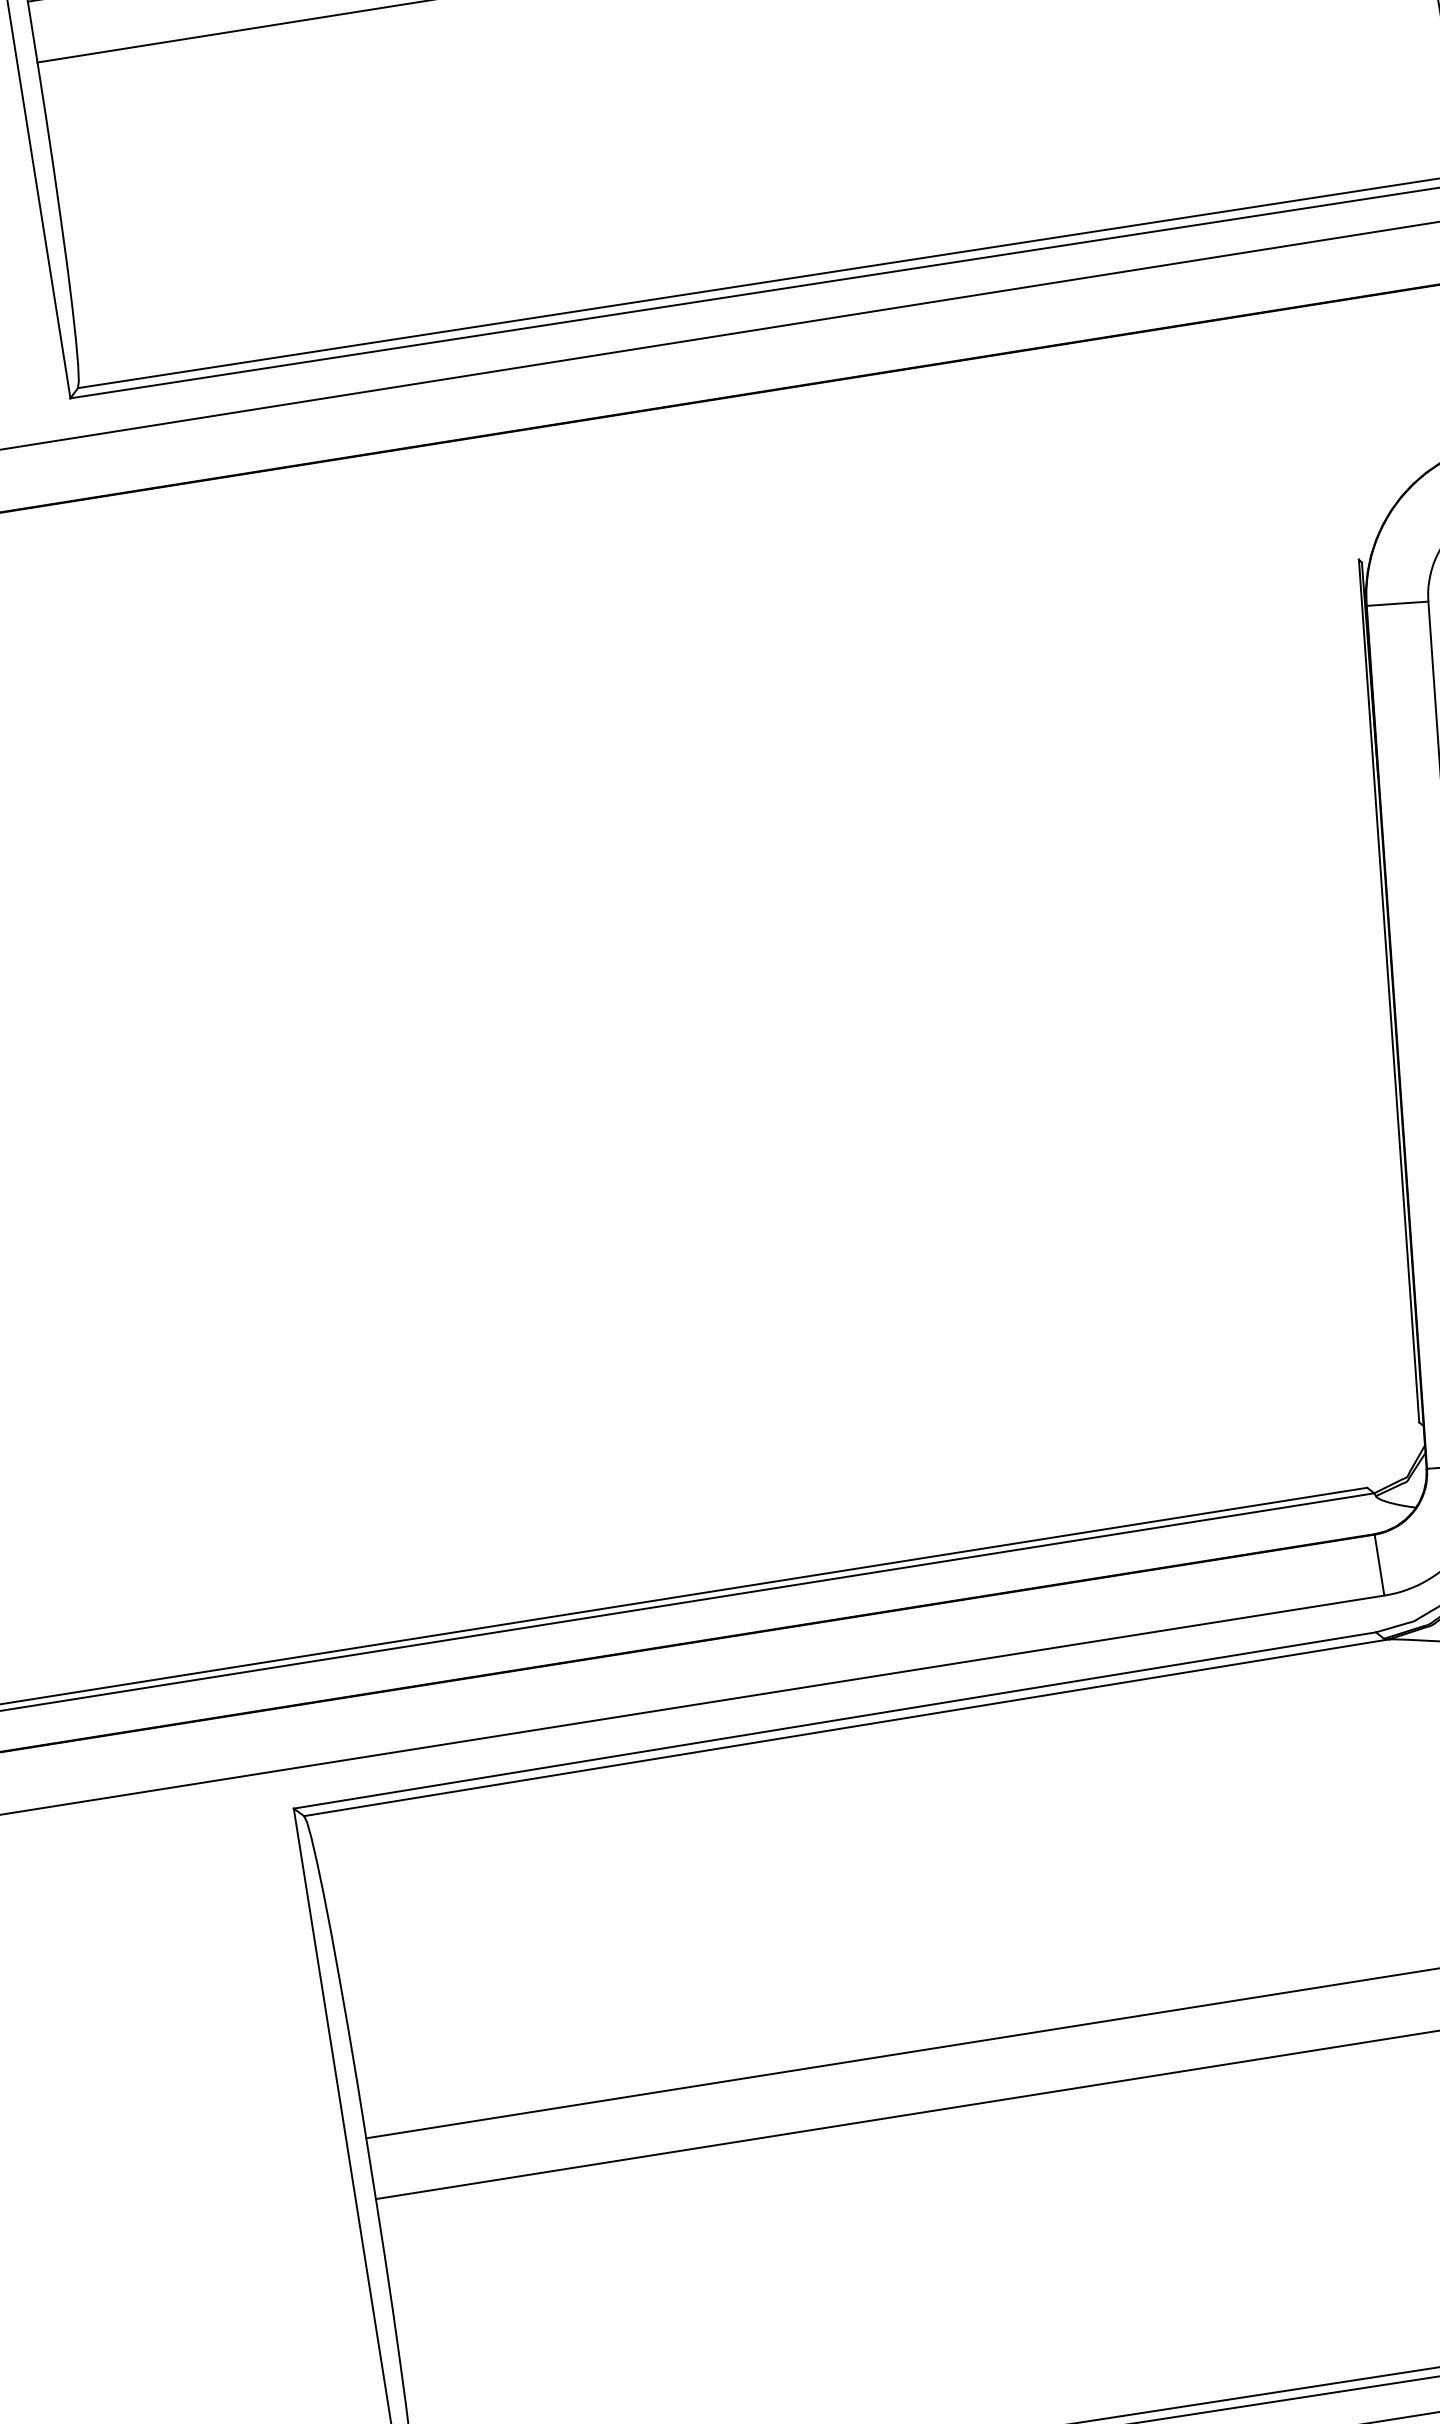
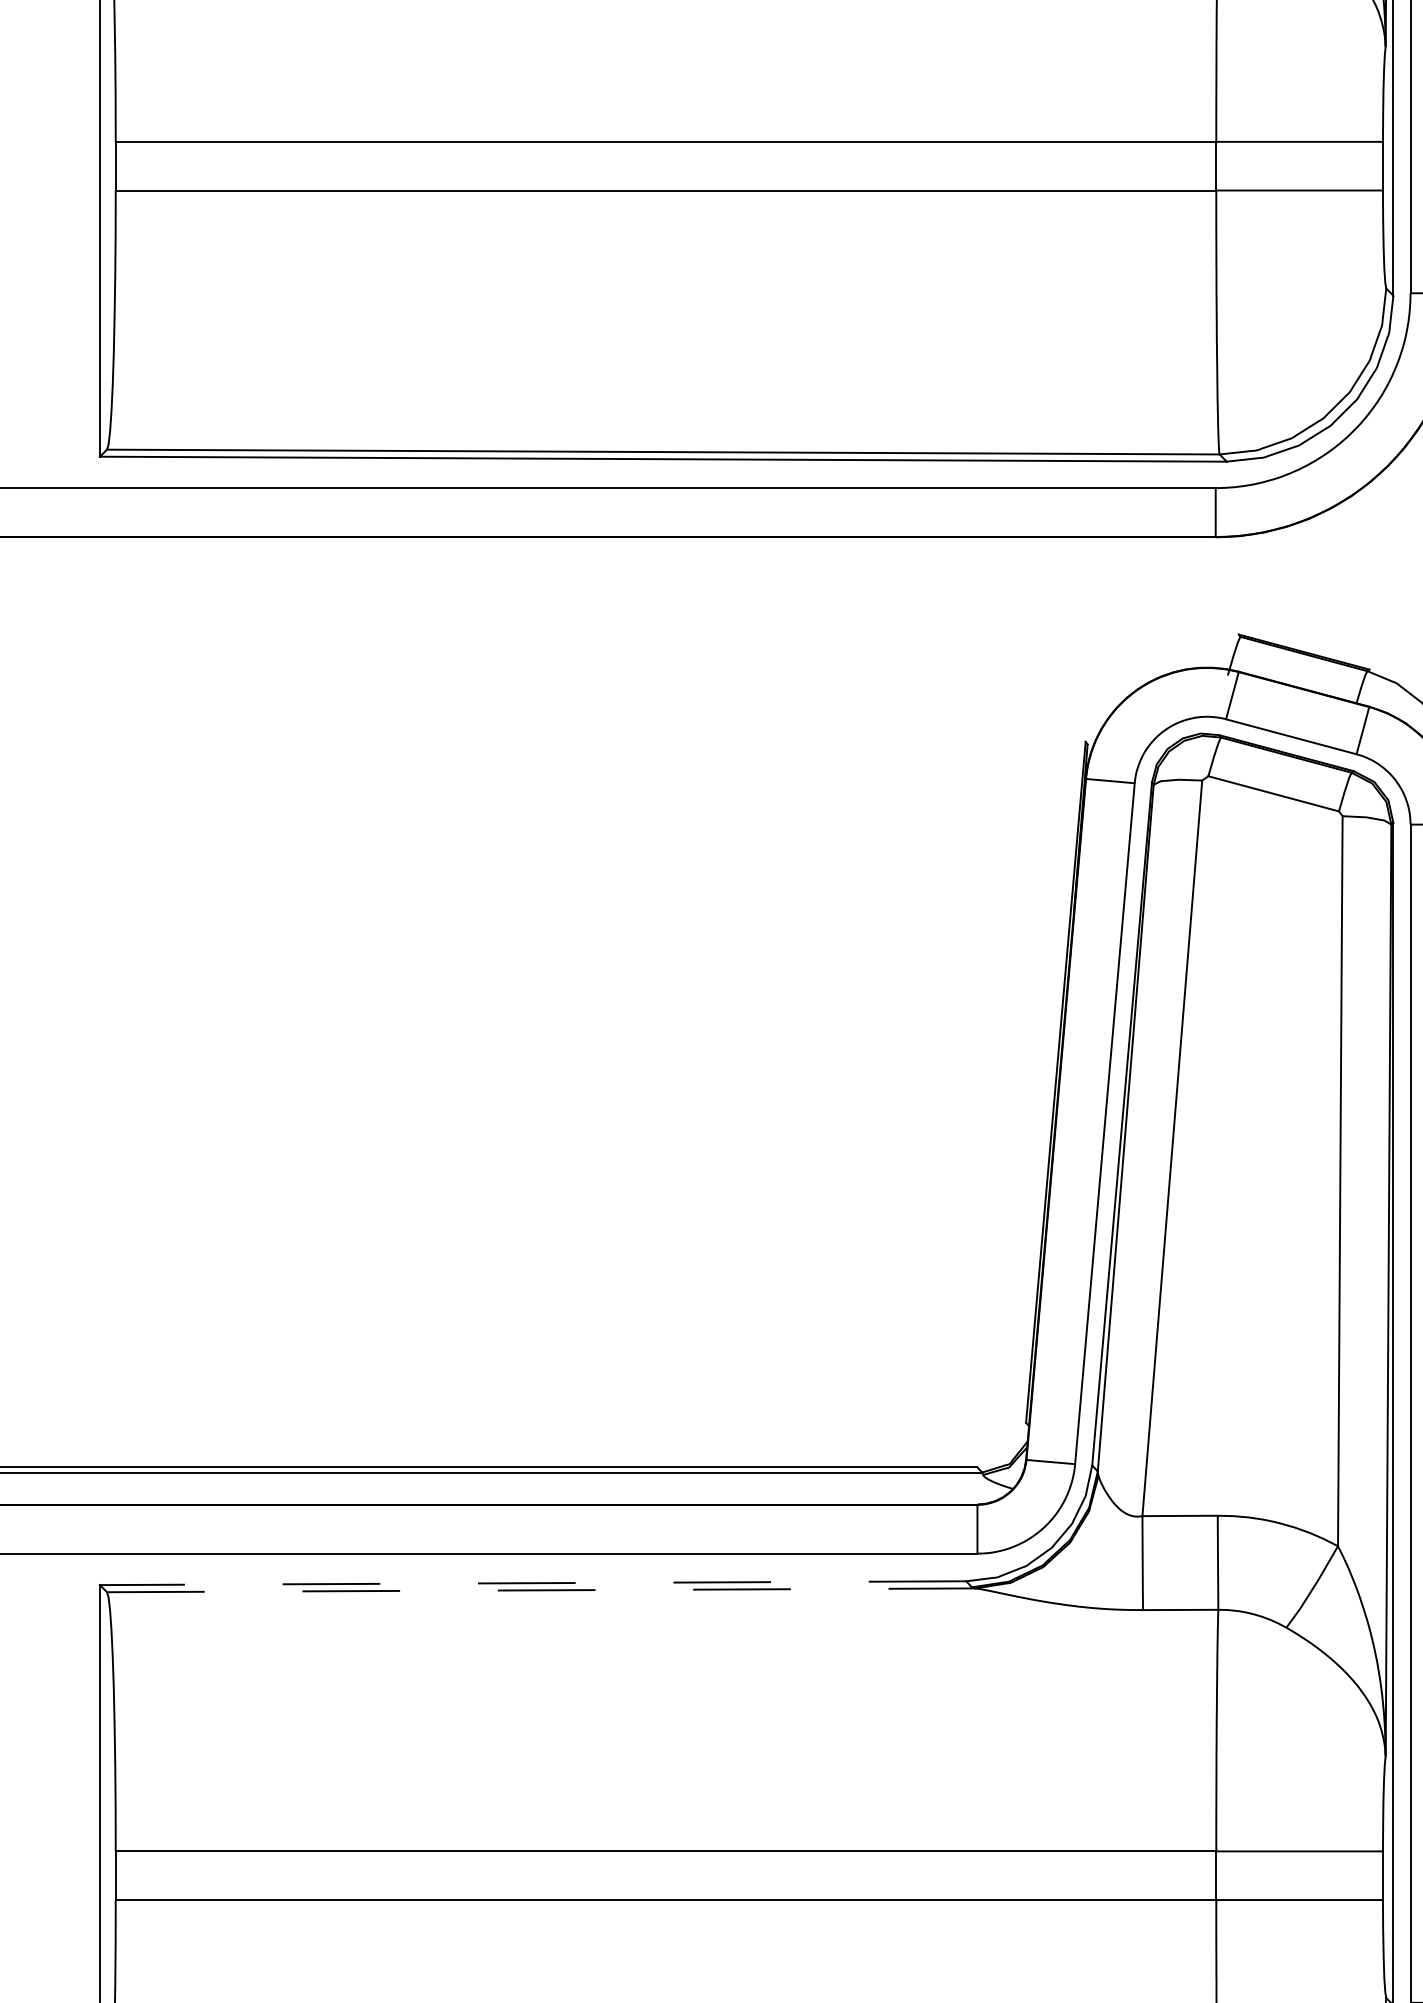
line: (834, 1720) -> (532, 1583), solid -> dashed
line: (846, 1727) -> (541, 1590), solid -> dashed

